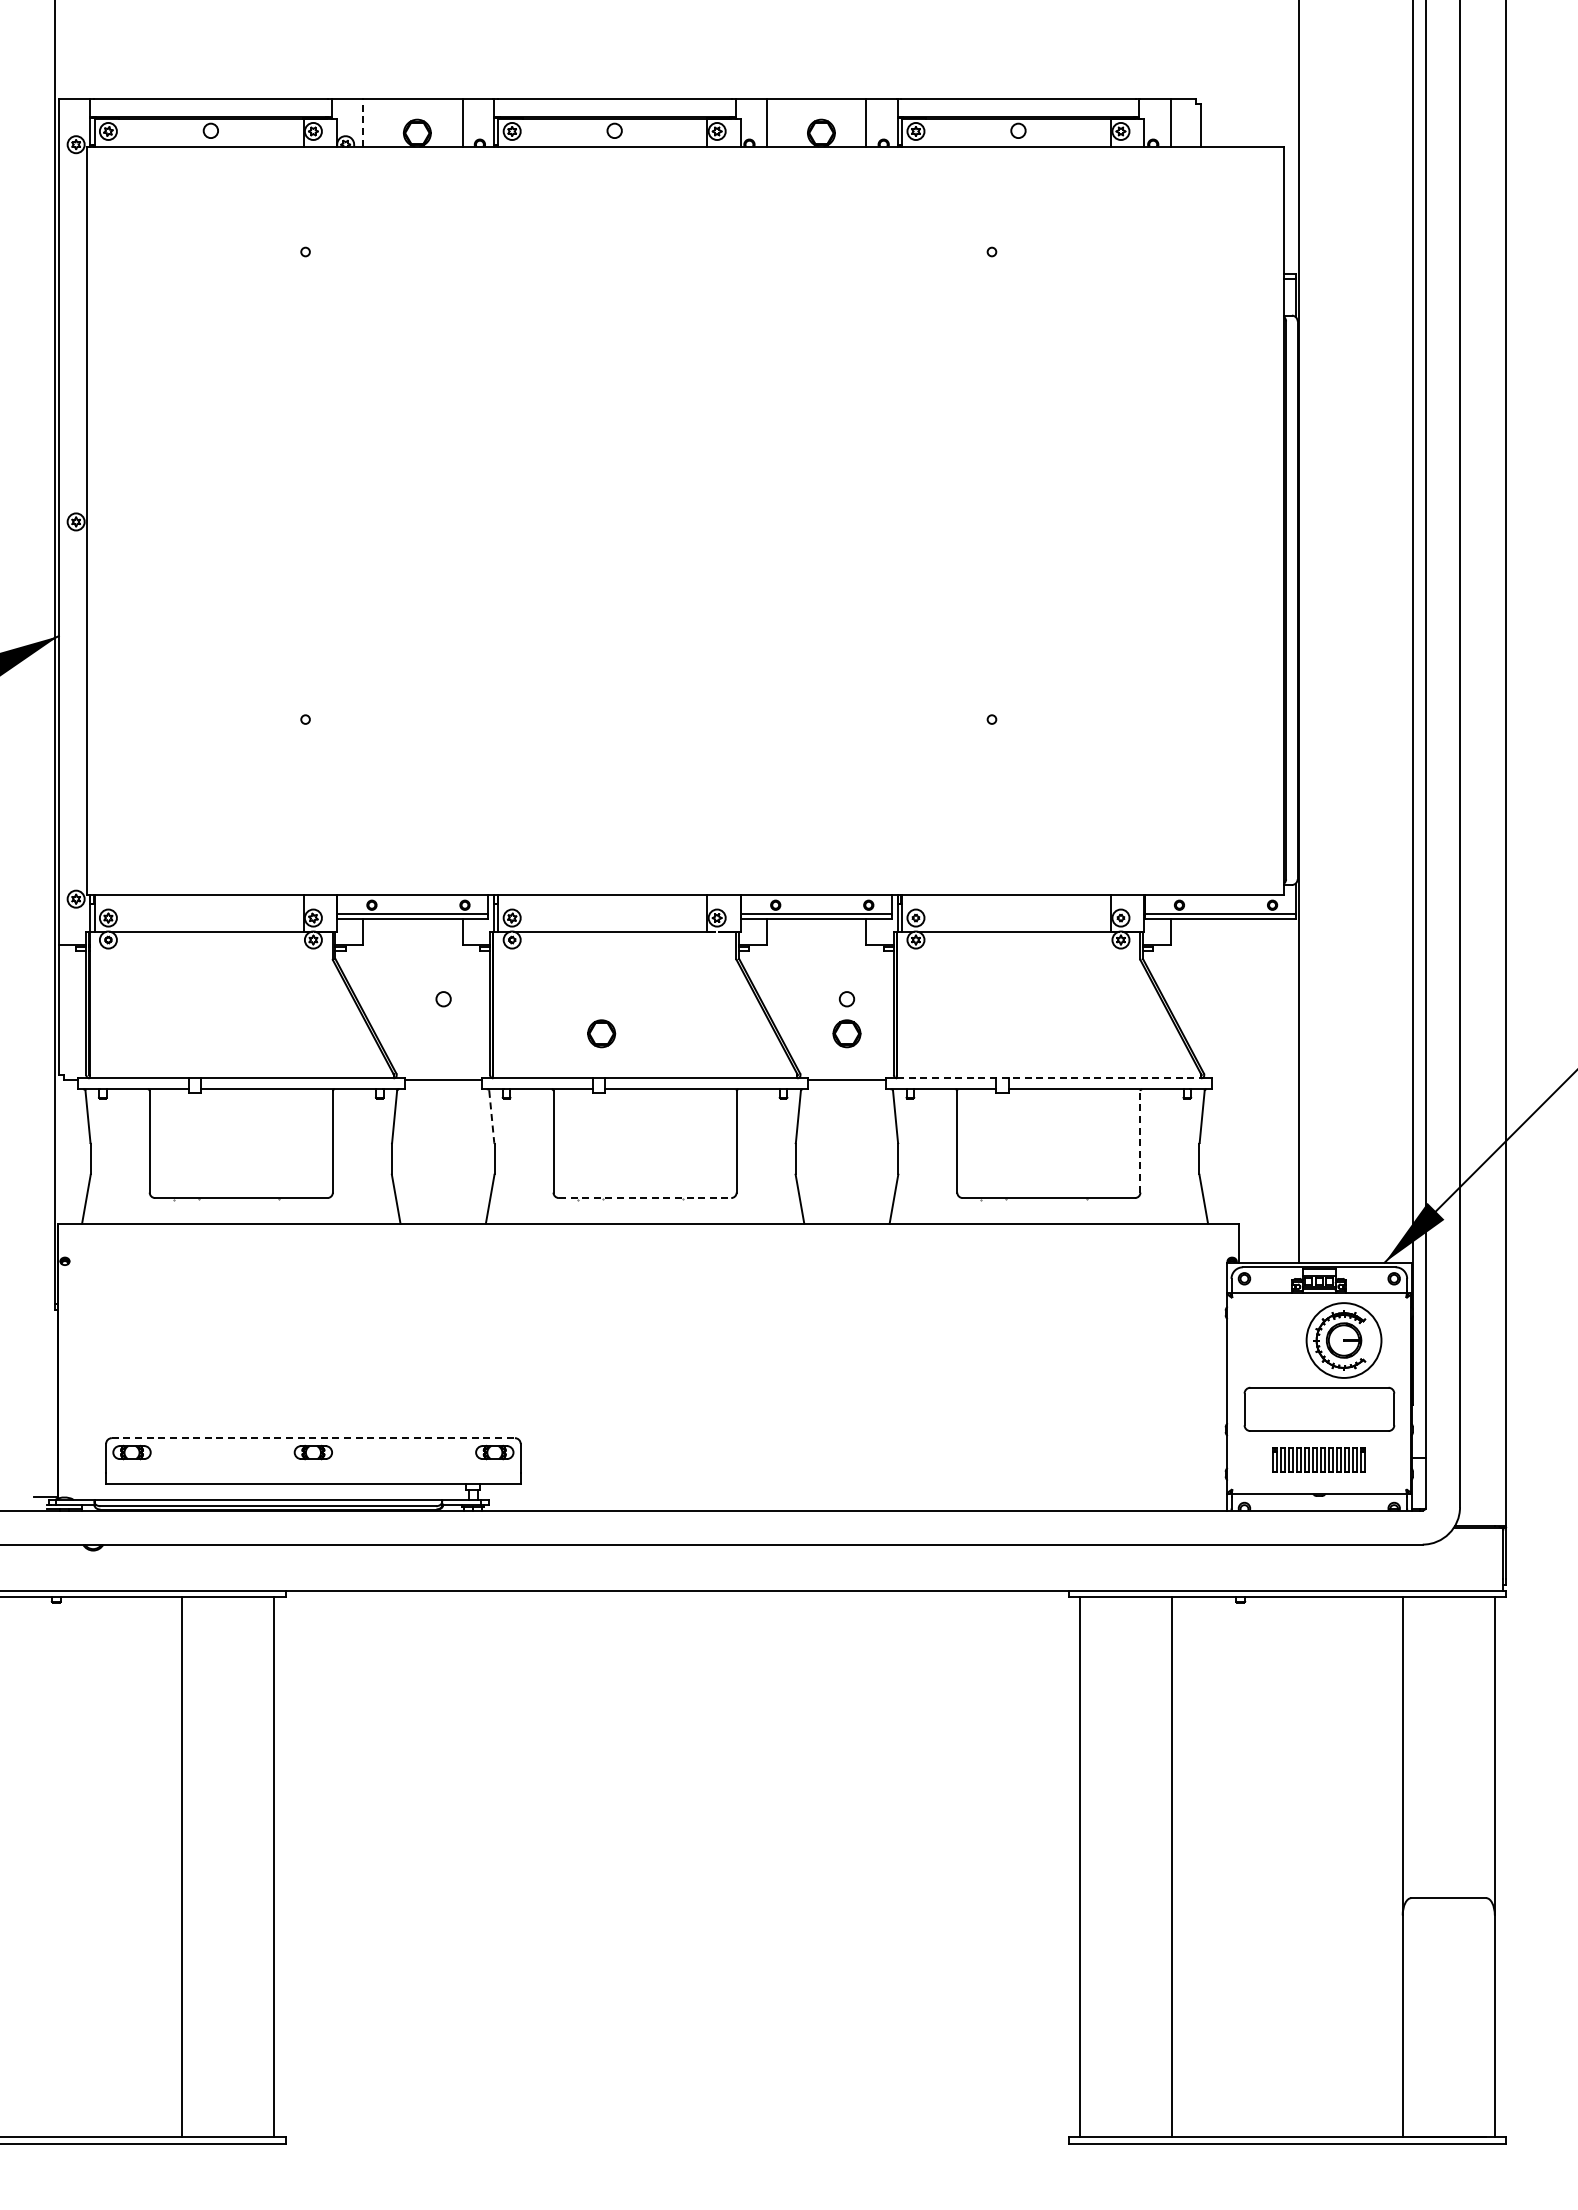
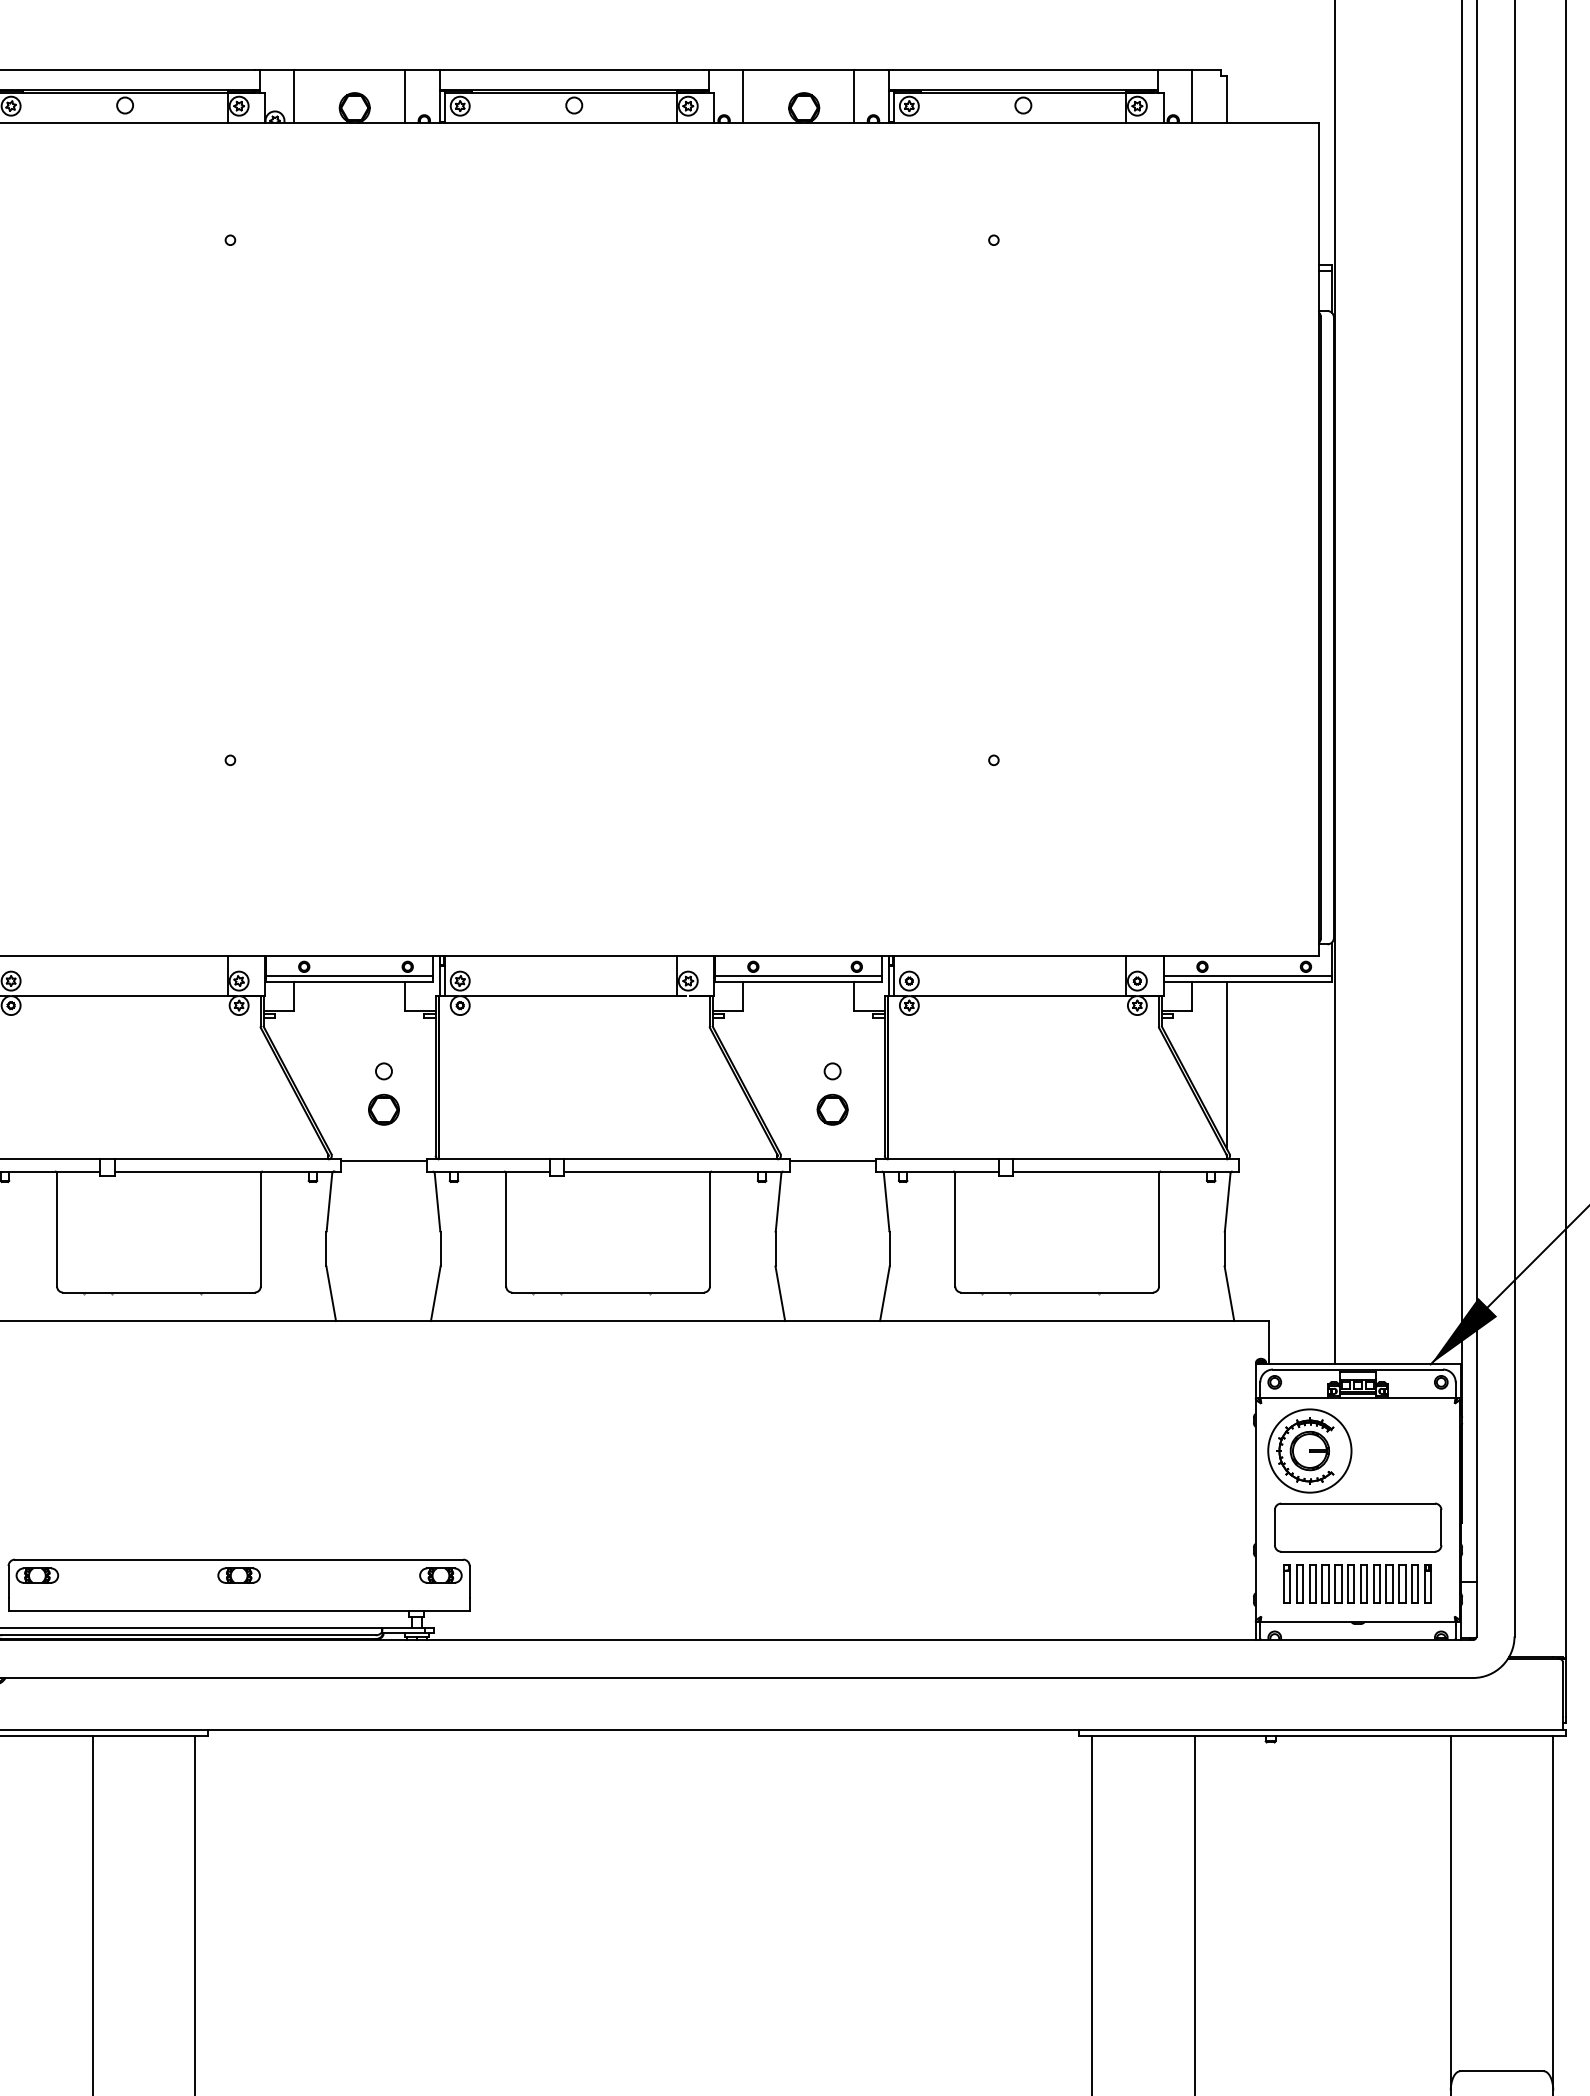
line: (362, 122) -> (293, 96), dashed -> solid
line: (1201, 993) -> (1226, 1065), added
part: (601, 1033) -> (383, 1109), moved
line: (1049, 1078) -> (1057, 1159), dashed -> solid
line: (491, 1117) -> (437, 1202), dashed -> solid
line: (1140, 1141) -> (1159, 1229), dashed -> solid
line: (645, 1198) -> (608, 1293), dashed -> solid
part: (1343, 1340) -> (1309, 1450), moved
line: (313, 1438) -> (239, 1559), dashed -> solid
part: (1318, 1459) -> (1357, 1583), size x1.43

